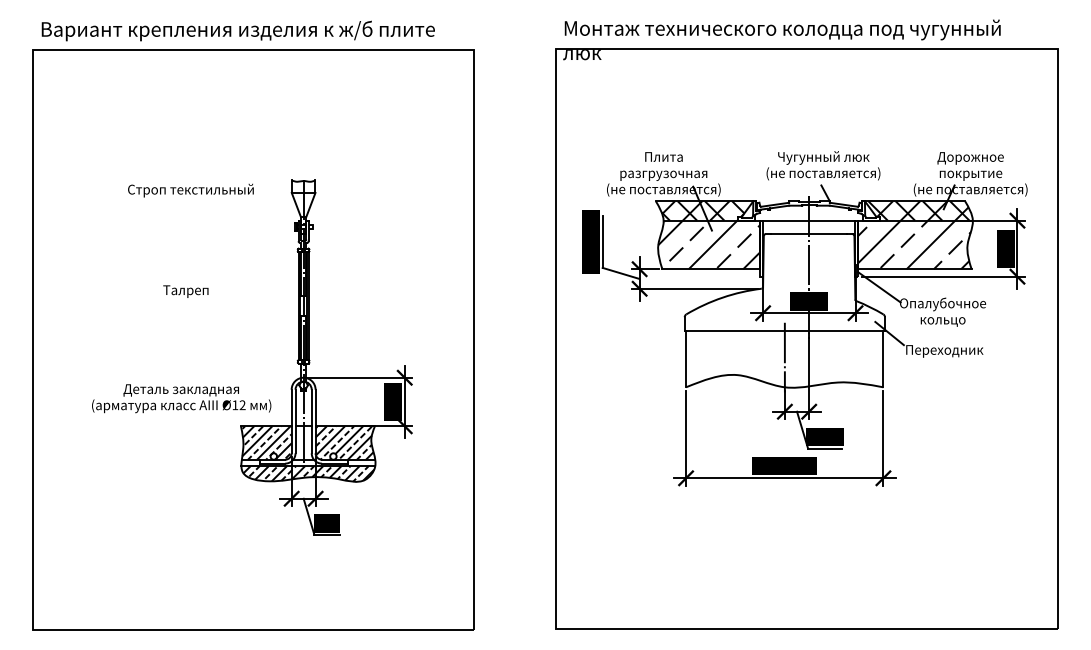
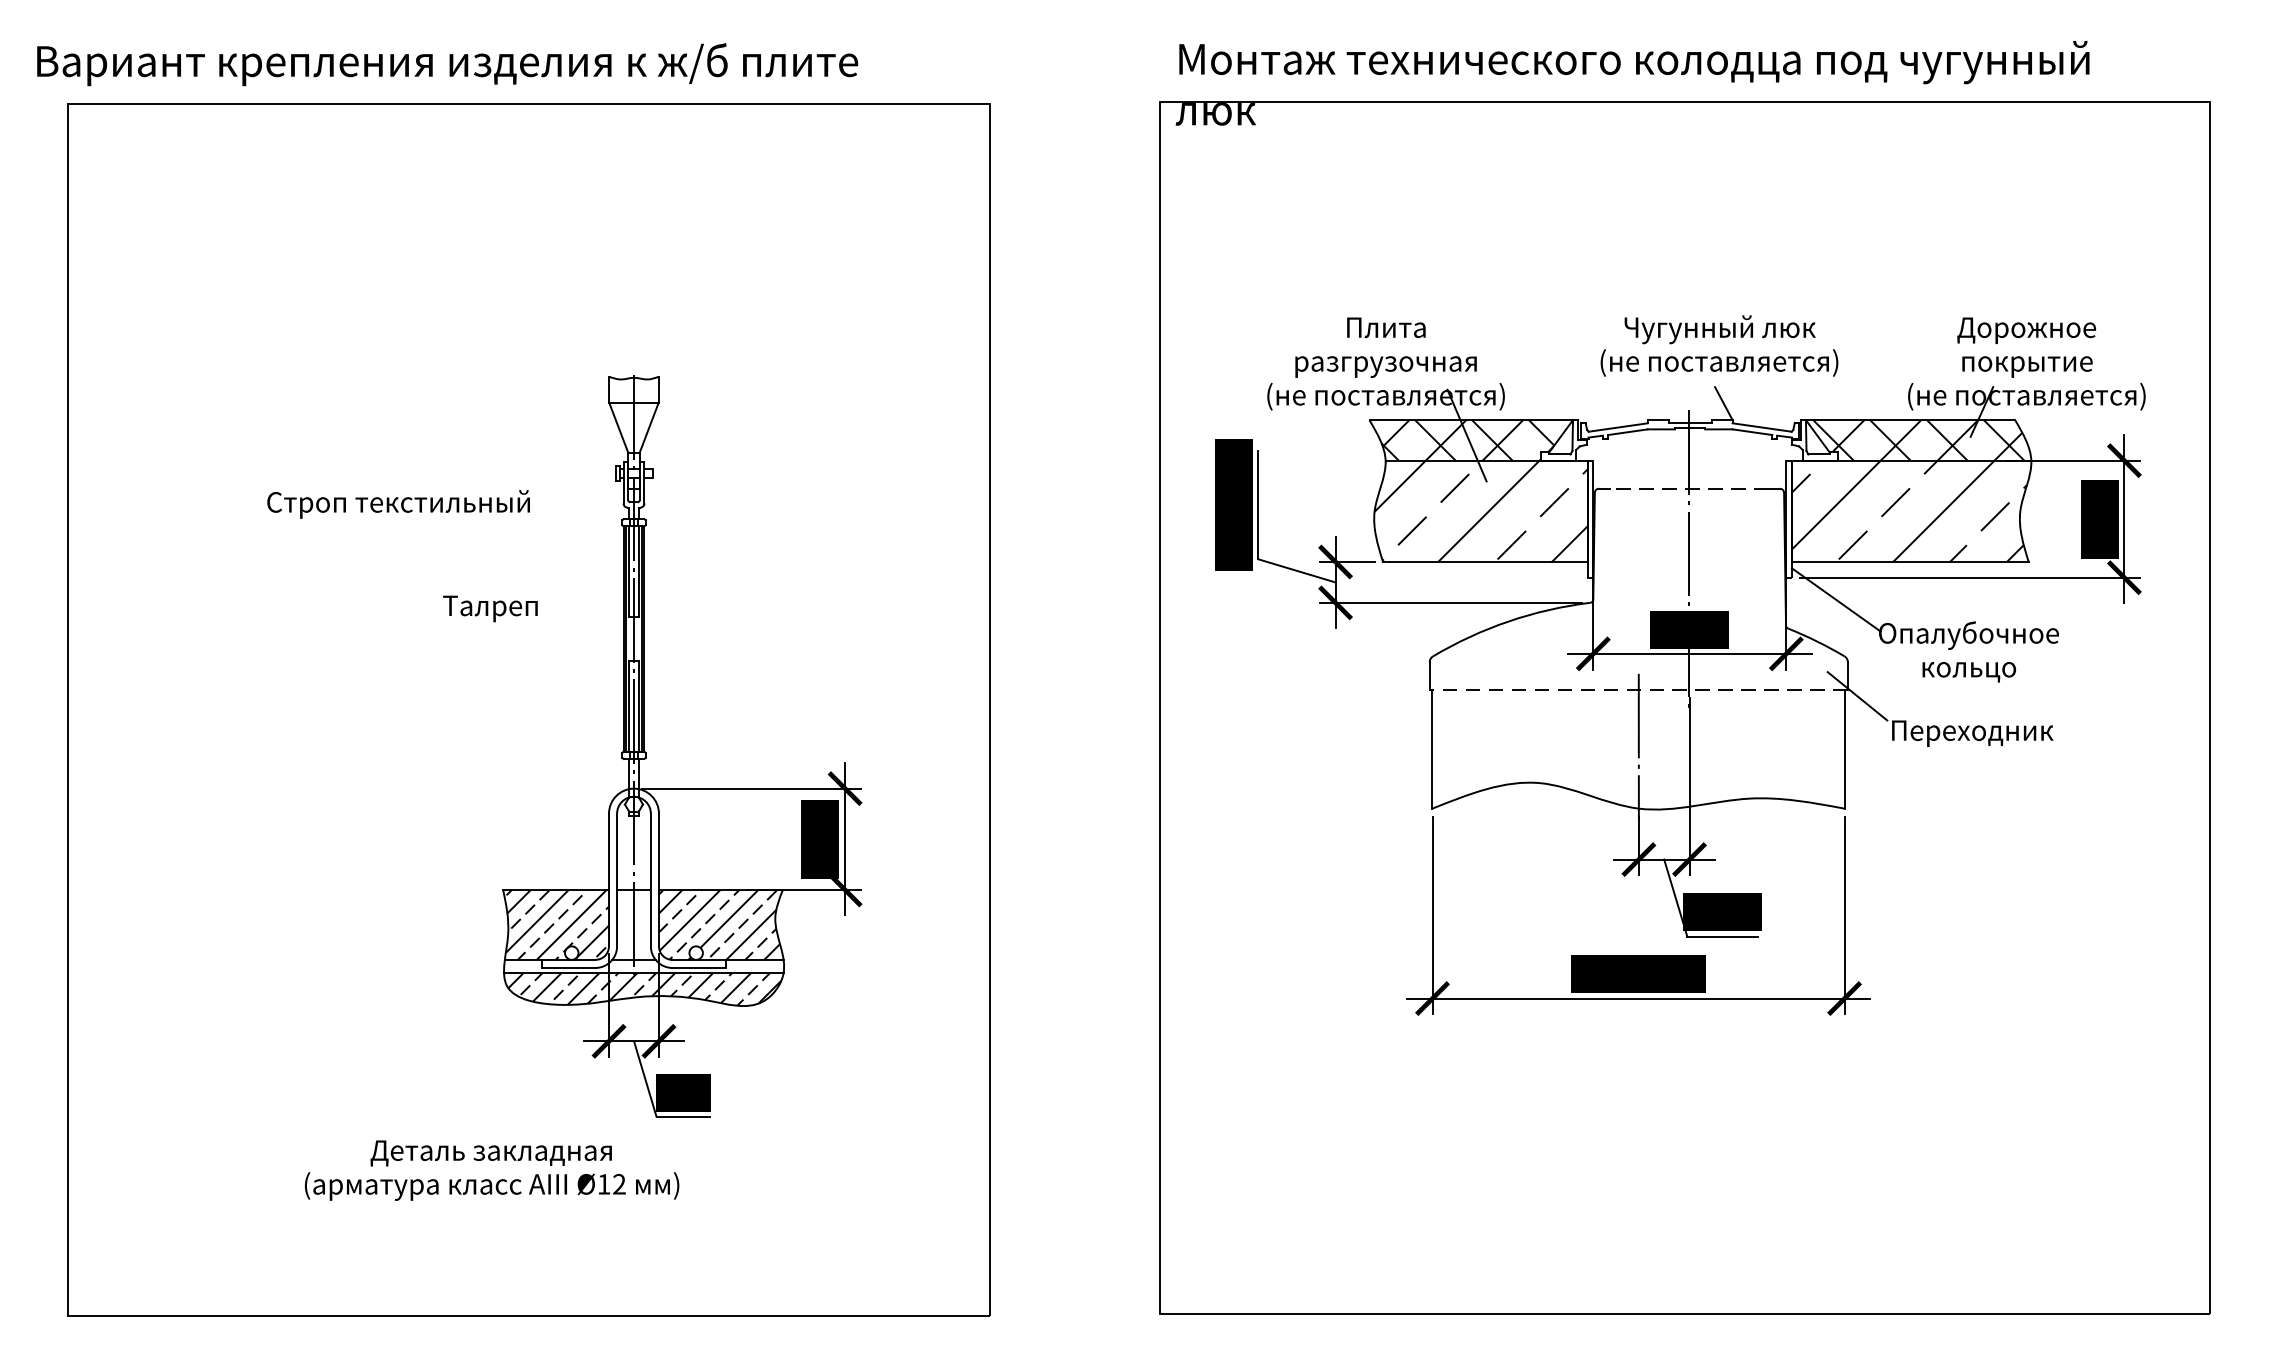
text: (237, 30) -> (445, 63), moved
text: (190, 190) -> (397, 504), moved
line: (809, 220) -> (1690, 460), removed
line: (808, 234) -> (1688, 489), solid -> dashed
text: (185, 291) -> (489, 608), moved
line: (784, 330) -> (1638, 689), solid -> dashed
text: (181, 398) -> (491, 1170), moved

